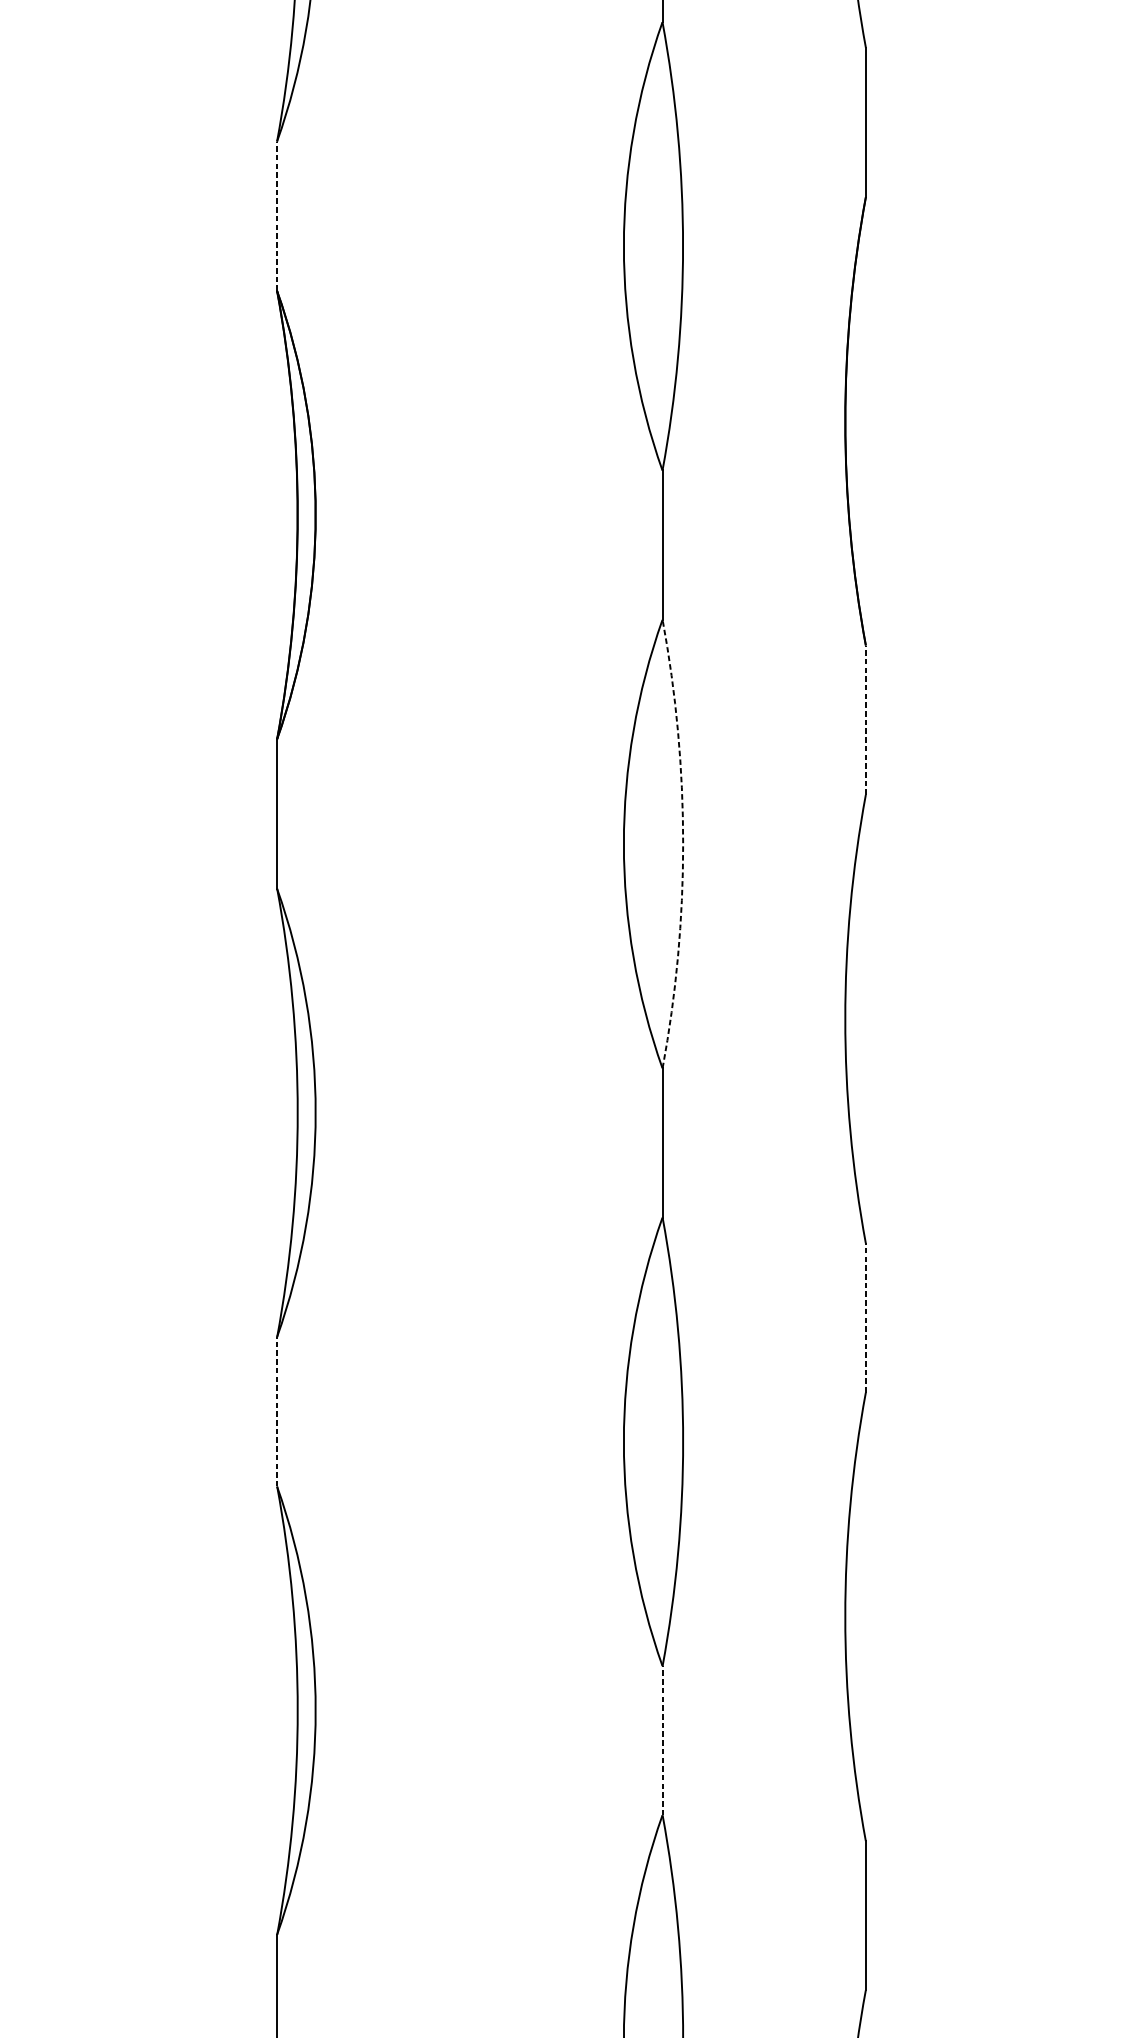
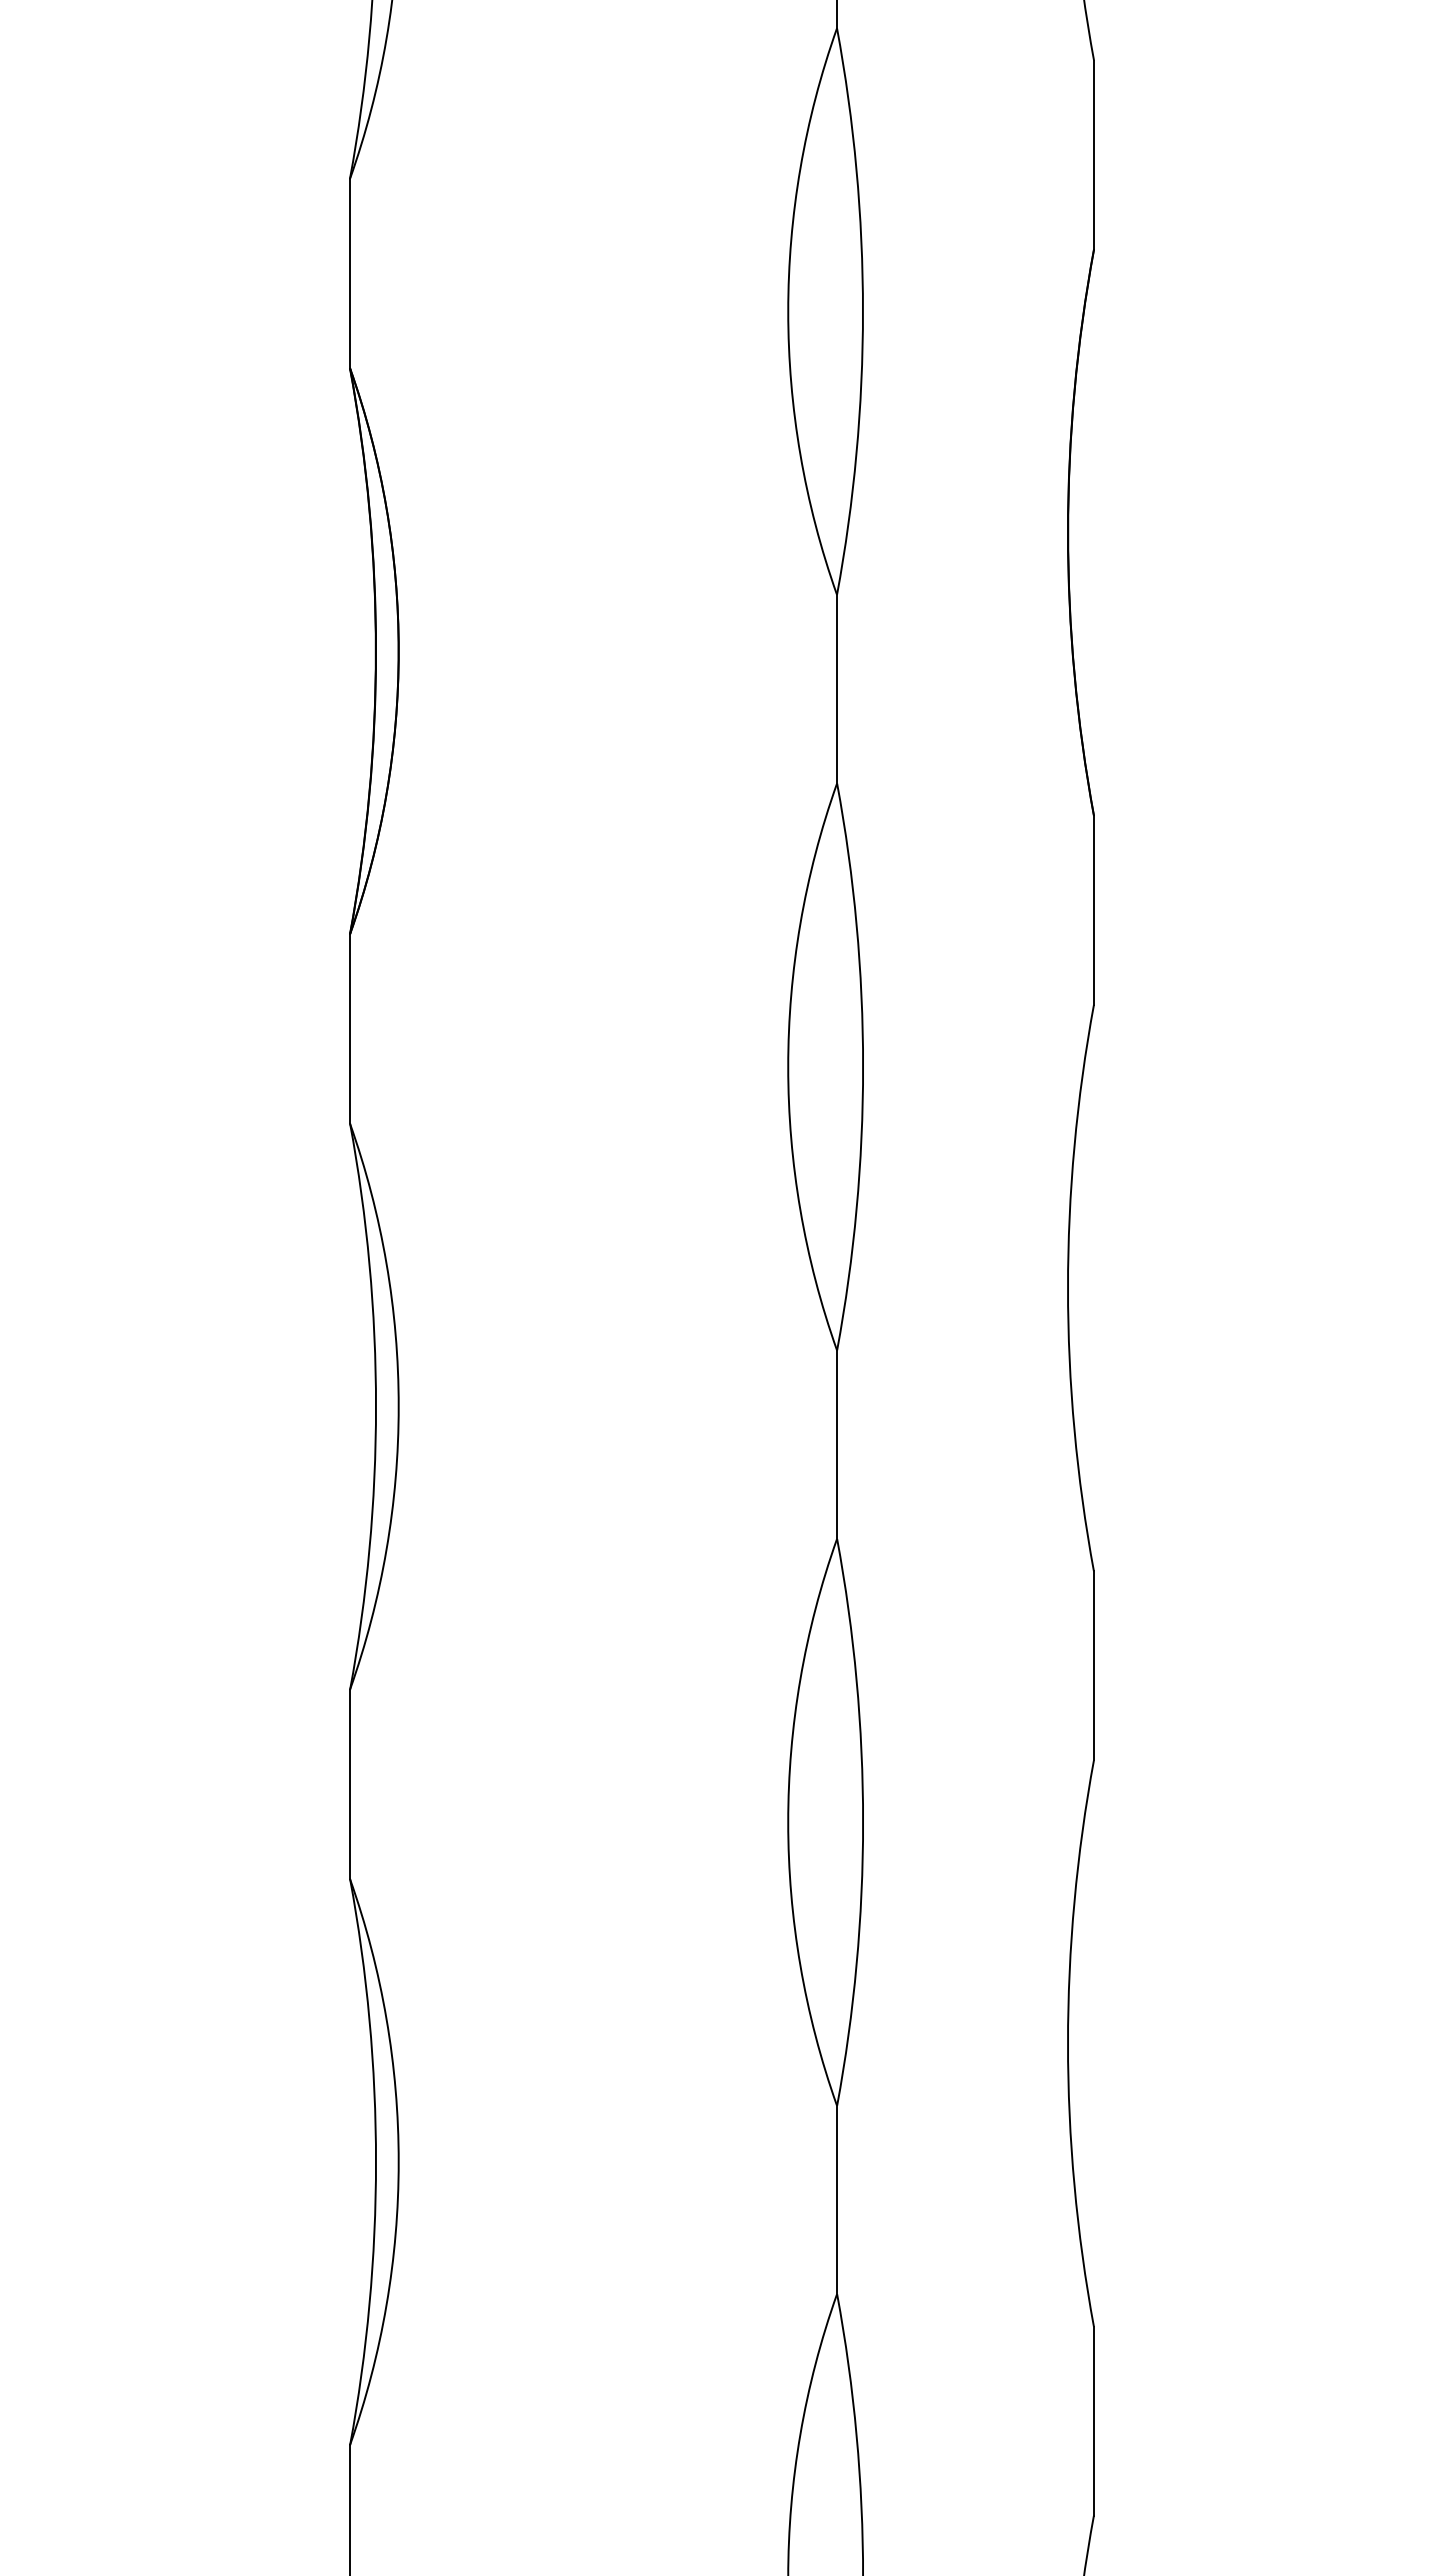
line: (276, 216) -> (349, 273), dashed -> solid
line: (866, 719) -> (1094, 909), dashed -> solid
arc: (683, 843) -> (863, 1066), dashed -> solid
line: (866, 1317) -> (1094, 1665), dashed -> solid
line: (277, 1411) -> (350, 1783), dashed -> solid
line: (662, 1740) -> (837, 2199), dashed -> solid

